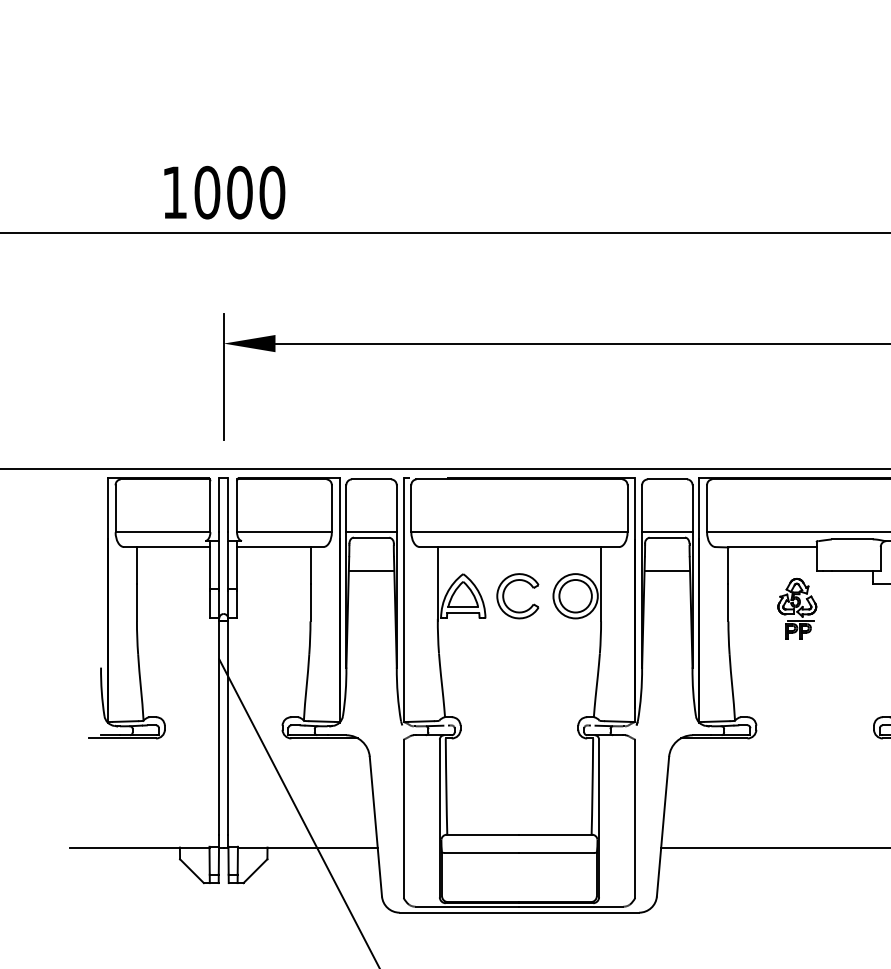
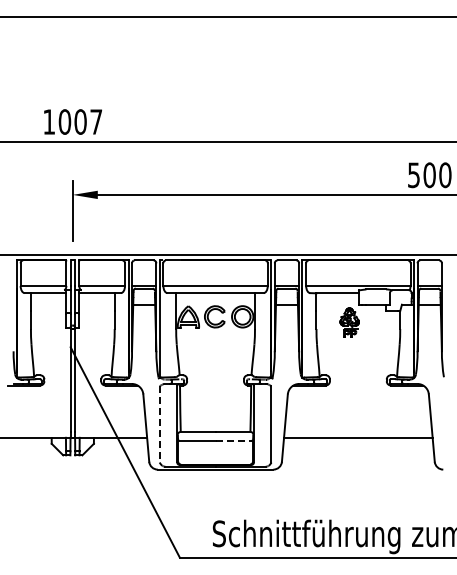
text: (272, 191) -> (96, 121), 1000 -> 1007
line: (403, 819) -> (159, 424), solid -> dashed
line: (556, 852) -> (233, 440), solid -> dashed

